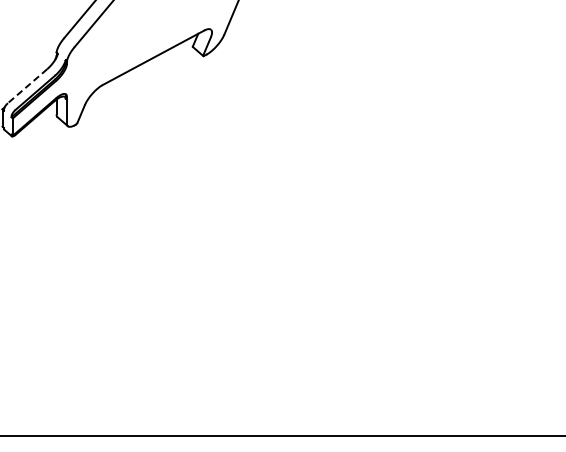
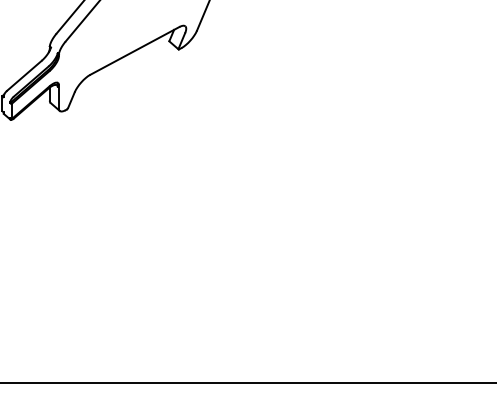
line: (27, 86) -> (24, 76), dashed -> solid

